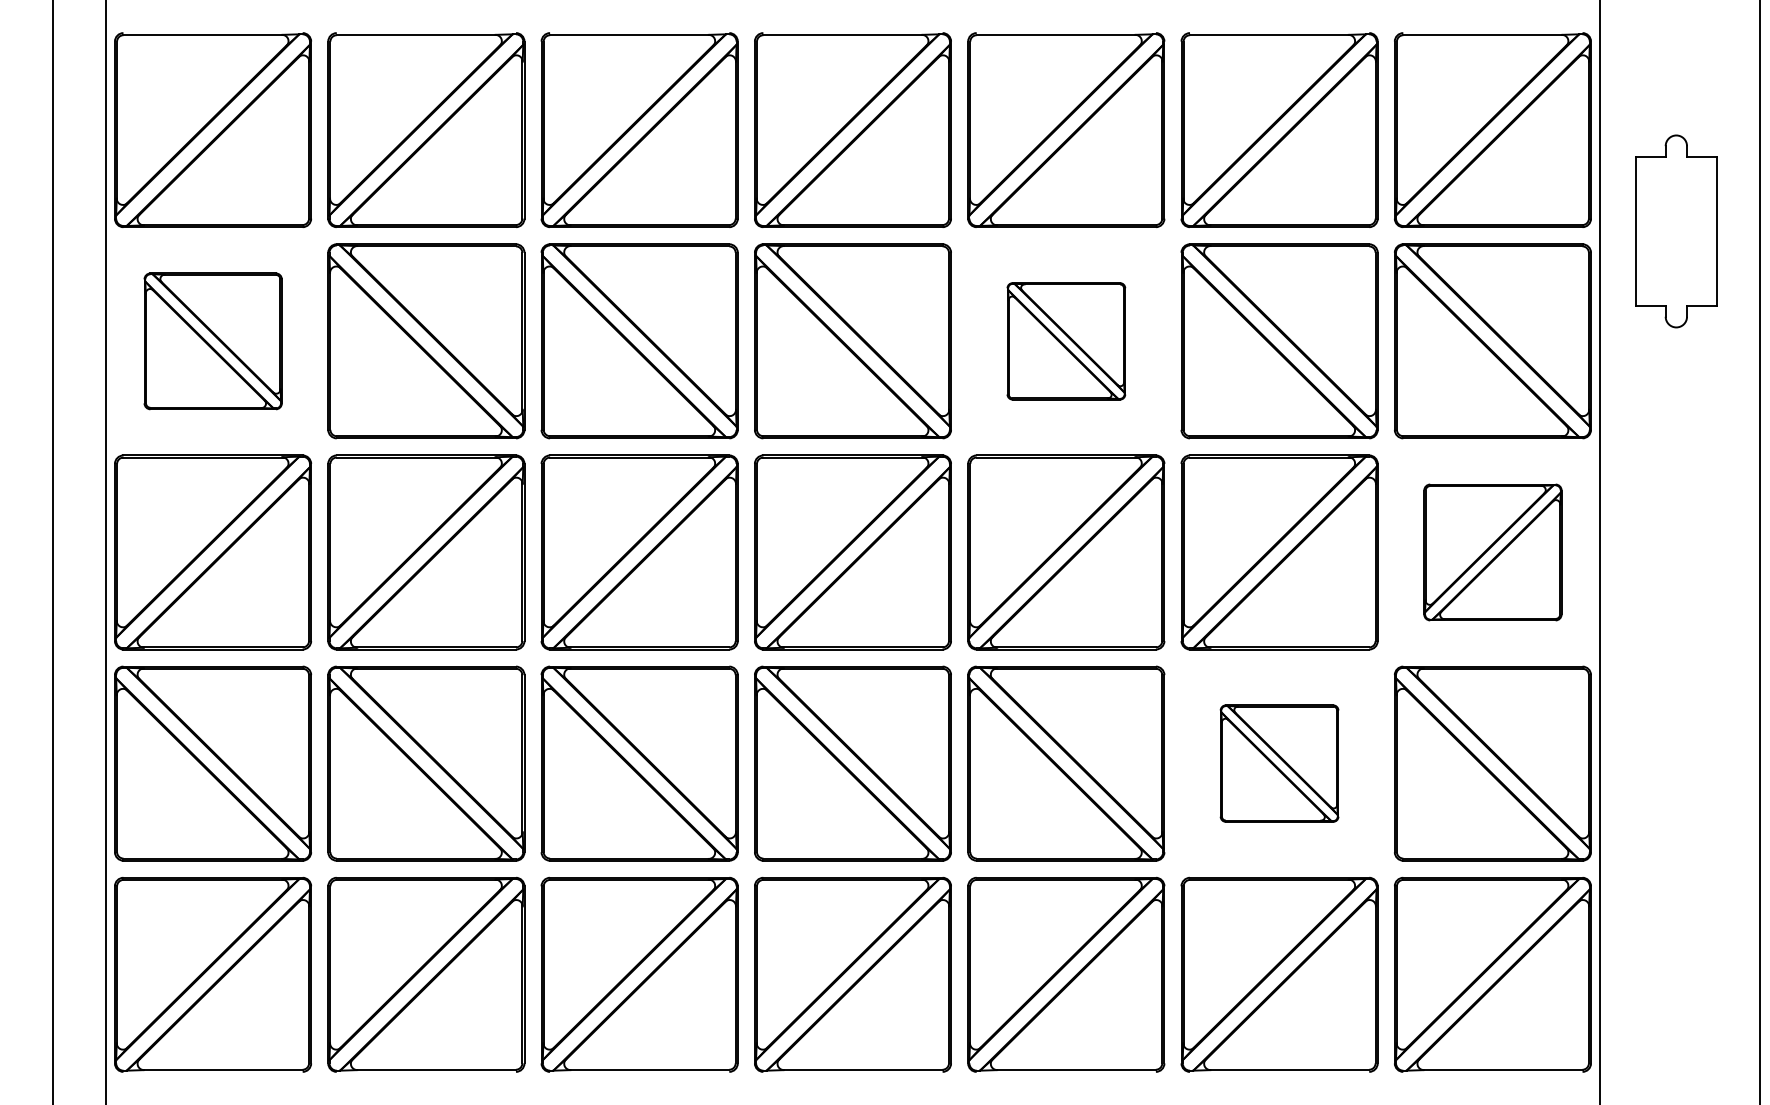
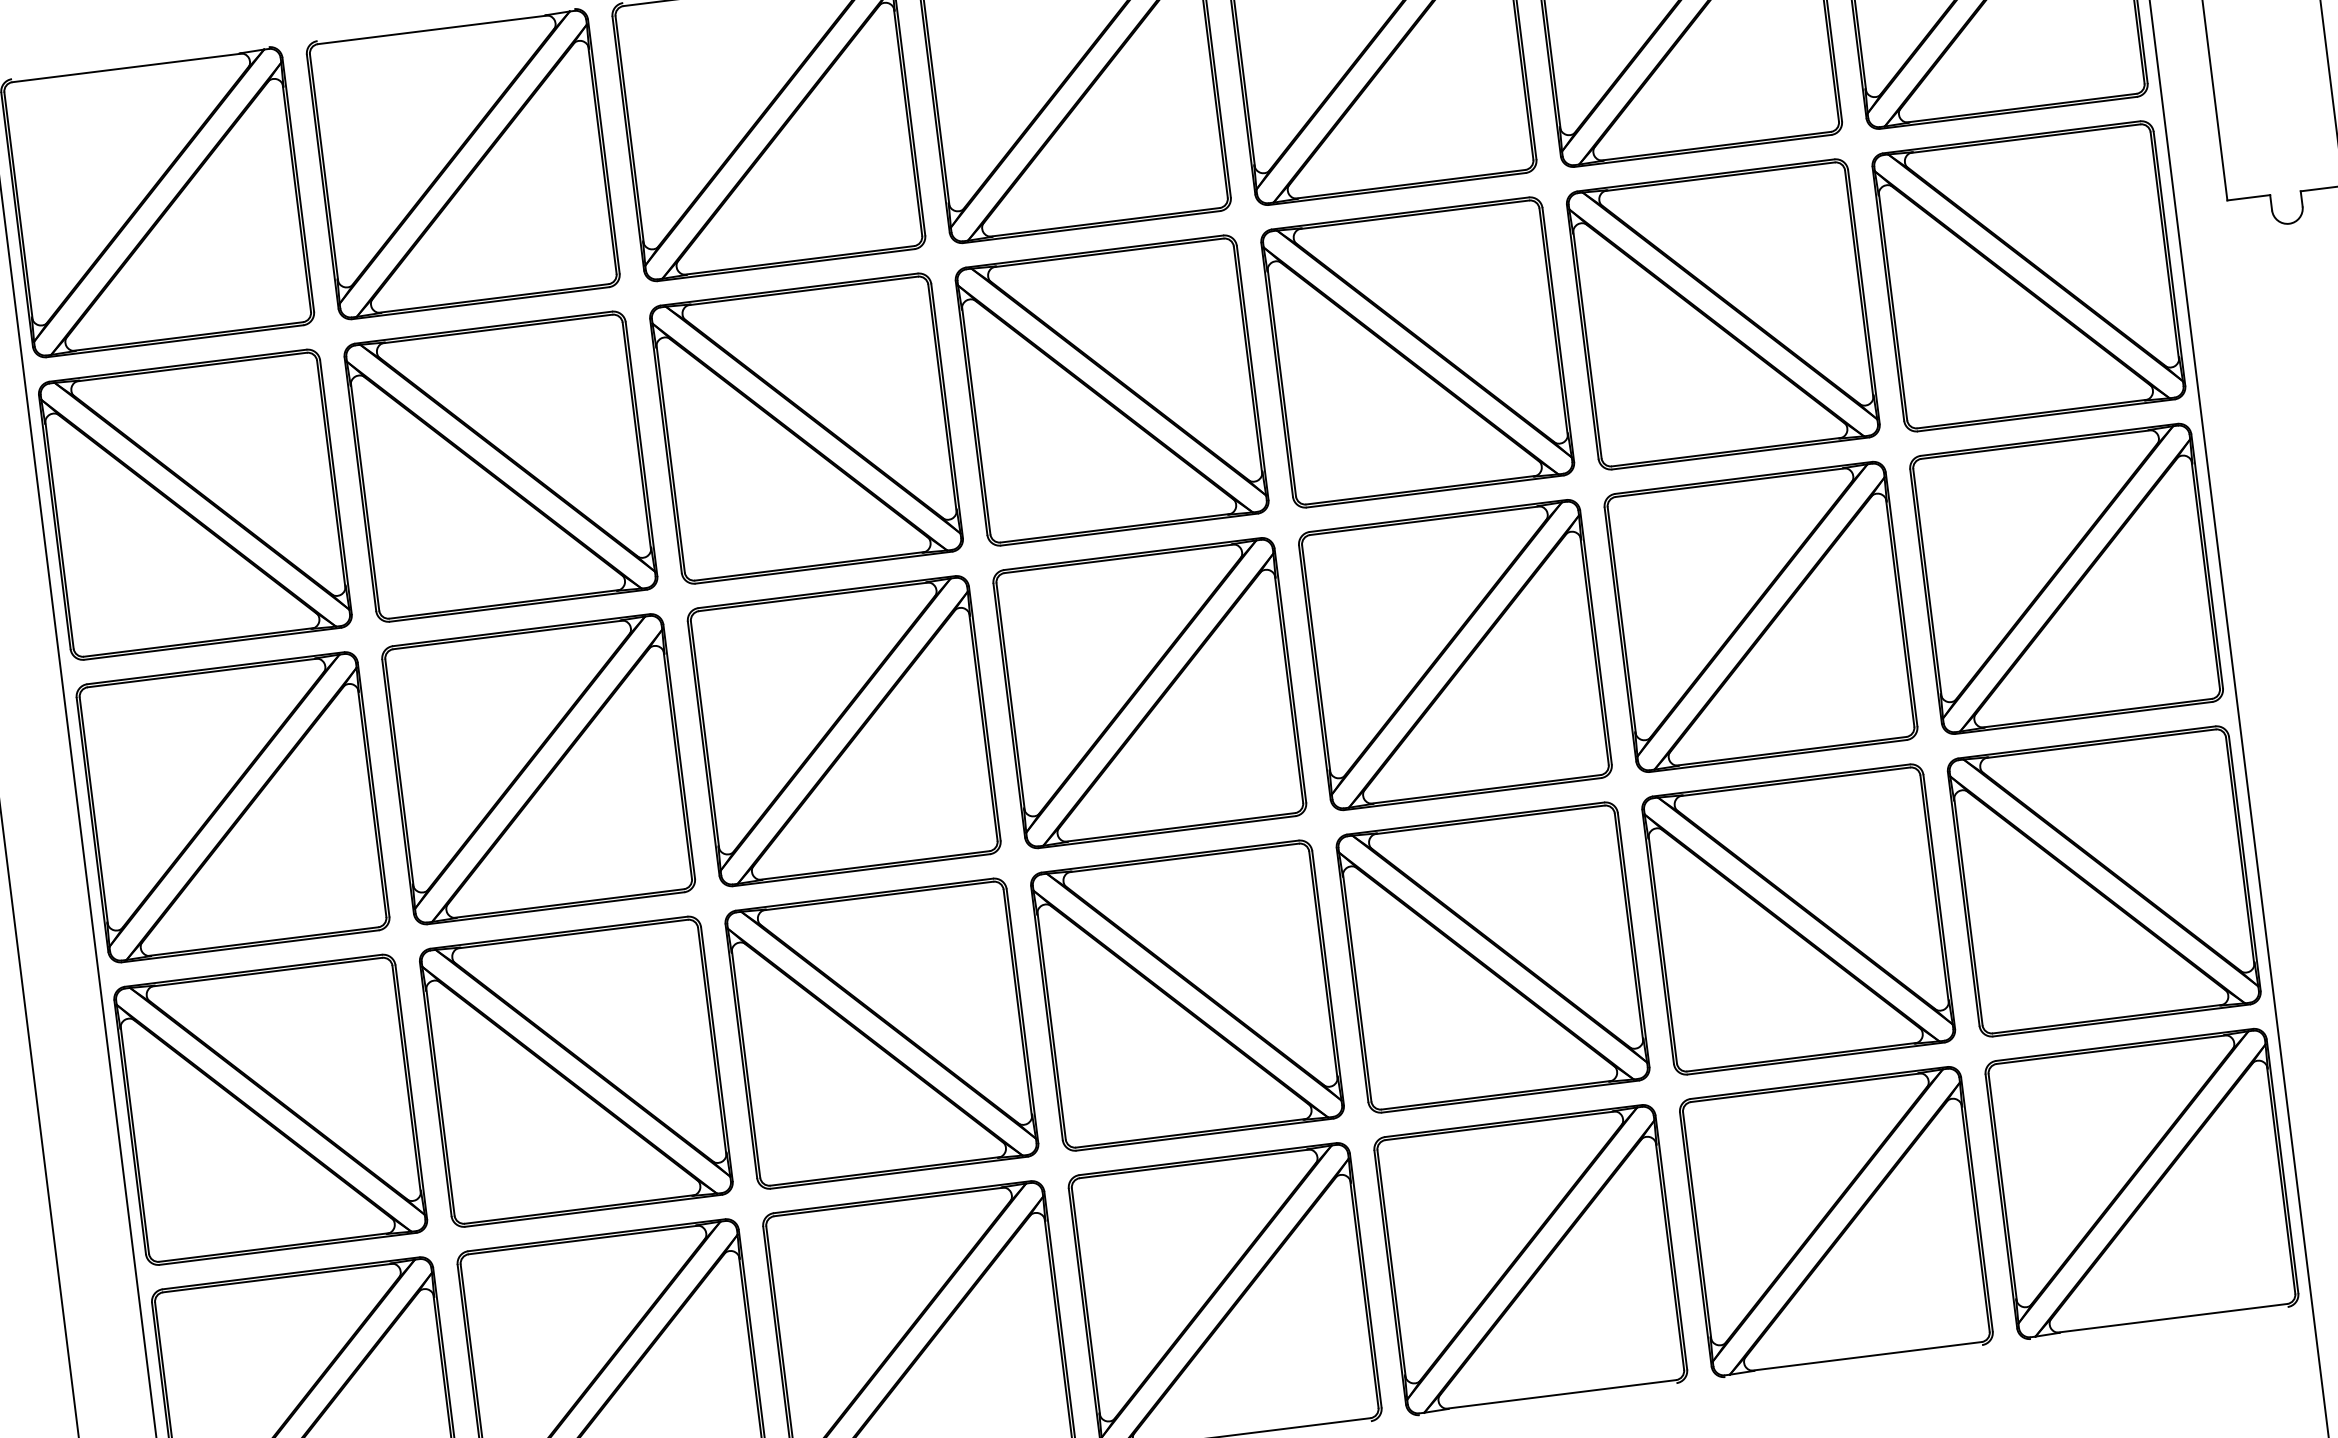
part: (213, 341) -> (196, 504), size x1.43
part: (1066, 341) -> (1418, 352), size x1.67
part: (1492, 552) -> (2066, 578), size x1.43
part: (1279, 763) -> (1798, 919), size x1.67

